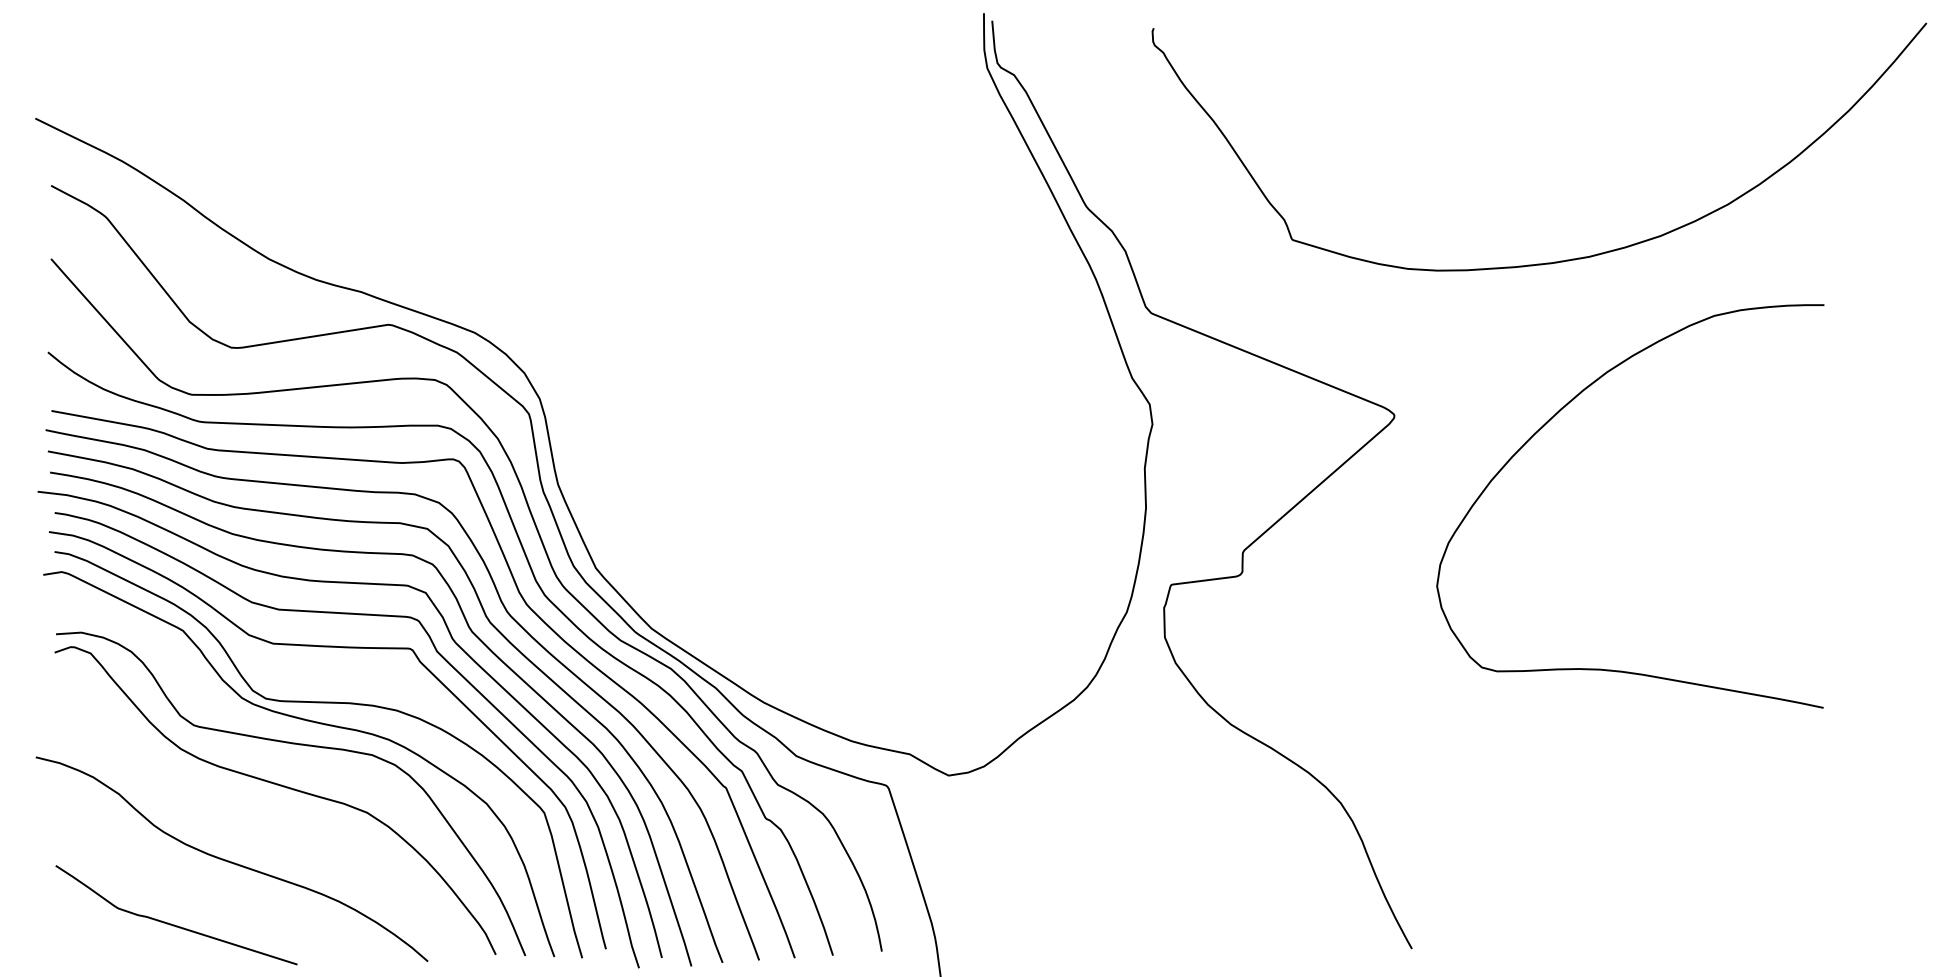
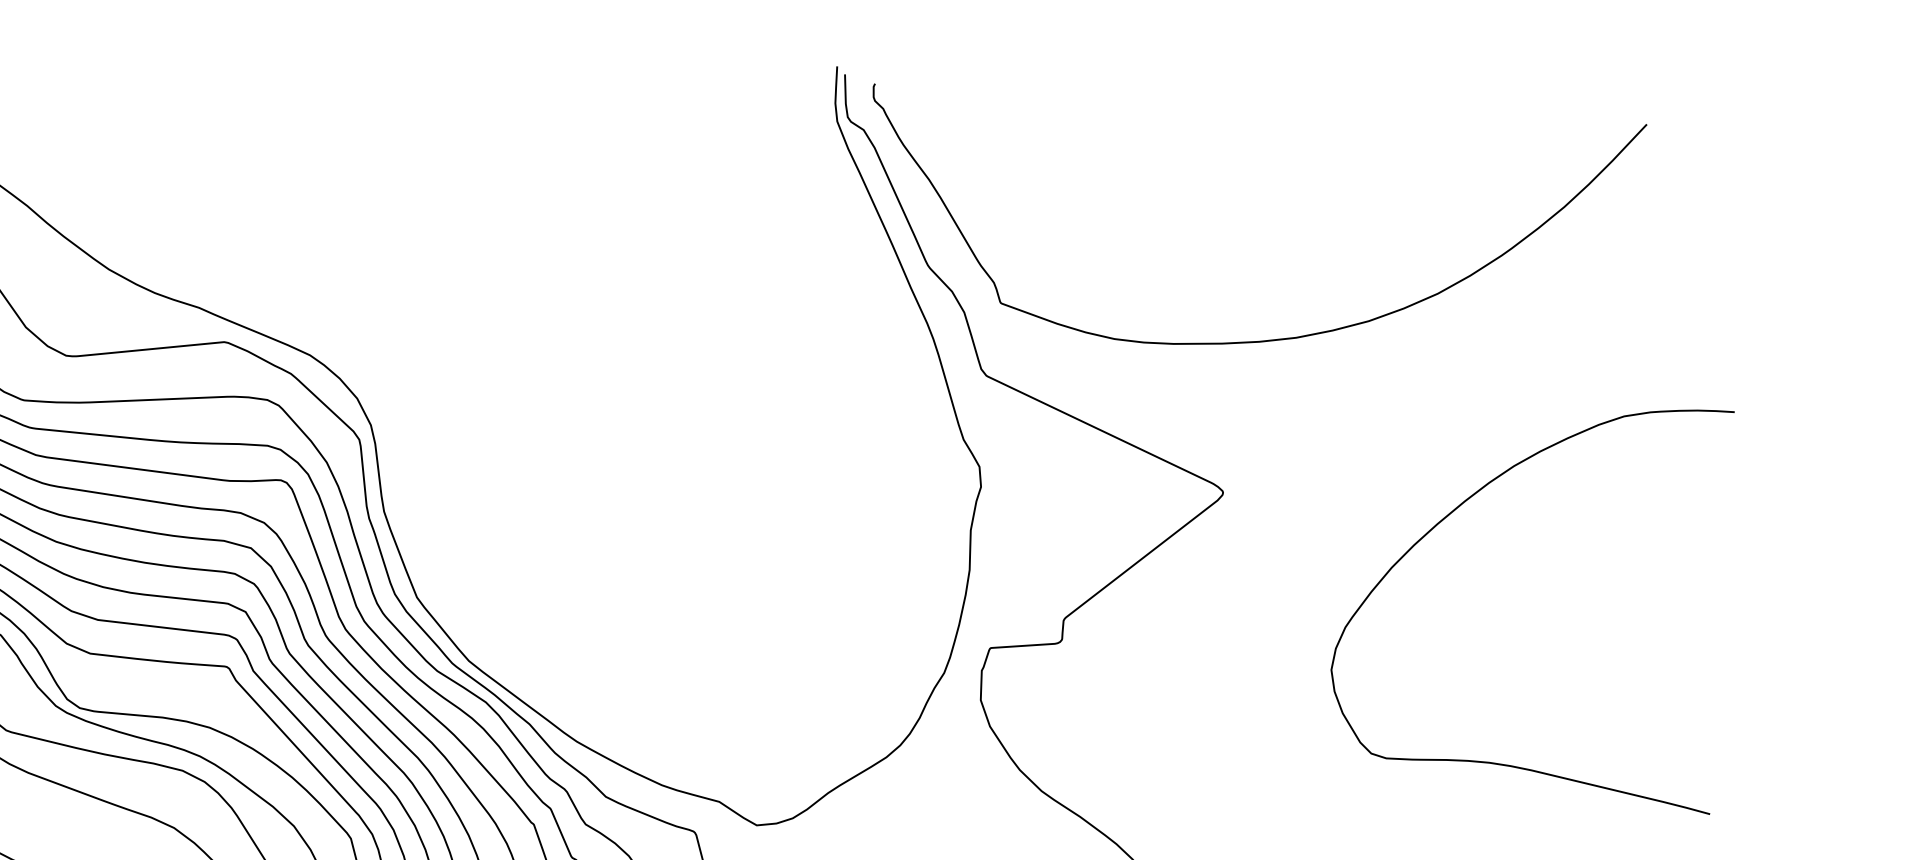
curve: (1560, 260) -> (1267, 339), moved
curve: (1556, 415) -> (1460, 506), moved

